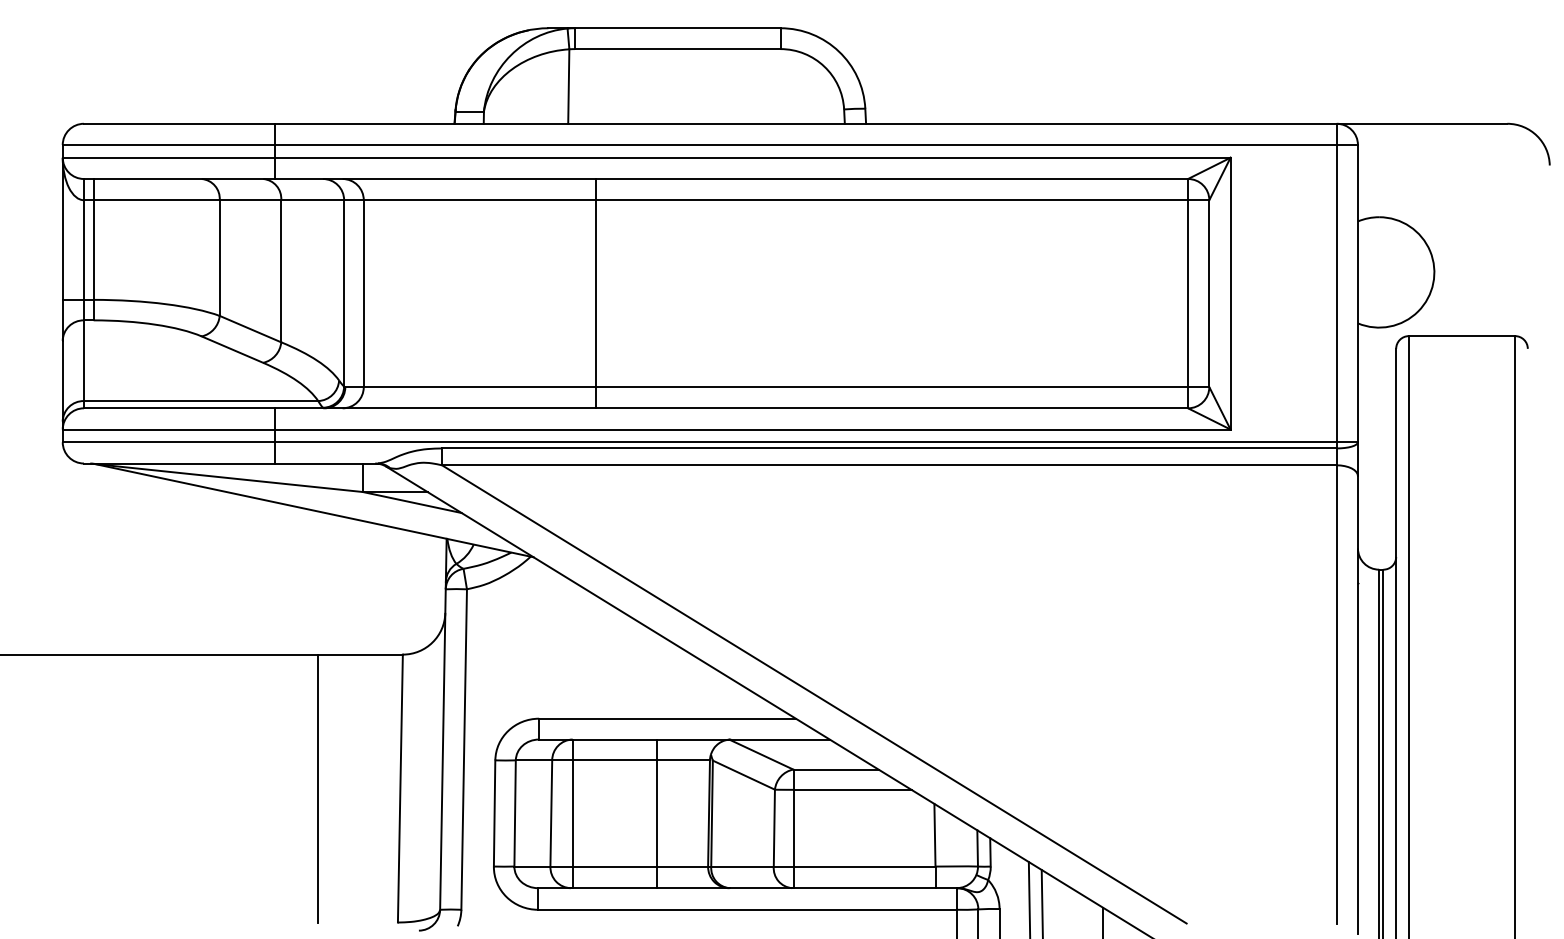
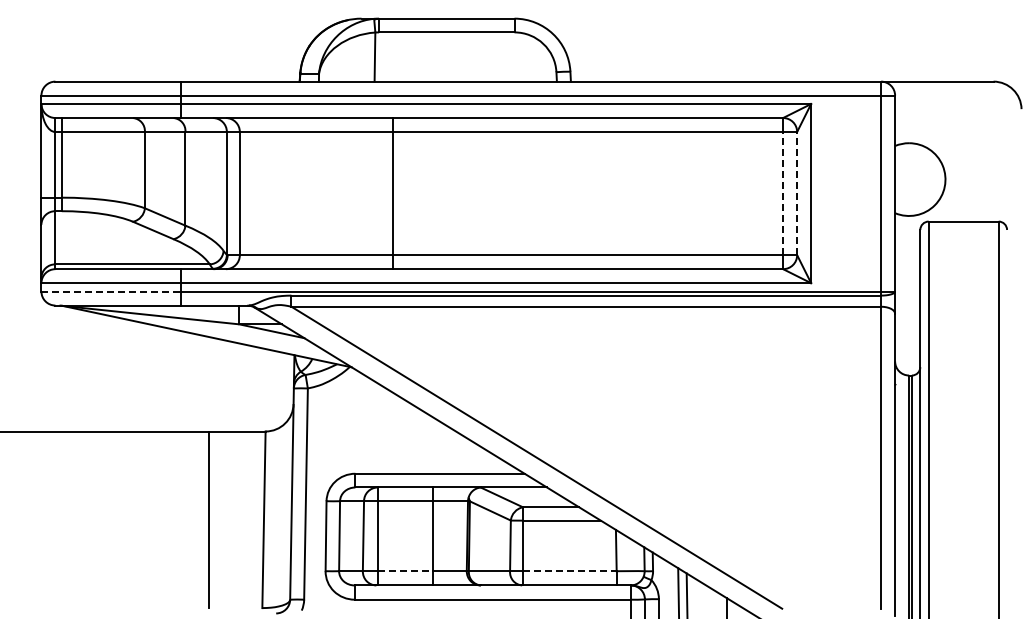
line: (1188, 293) -> (783, 193), solid -> dashed
line: (1209, 293) -> (797, 193), solid -> dashed
line: (169, 442) -> (111, 291), solid -> dashed
line: (615, 867) -> (405, 571), solid -> dashed
line: (865, 867) -> (570, 571), solid -> dashed

